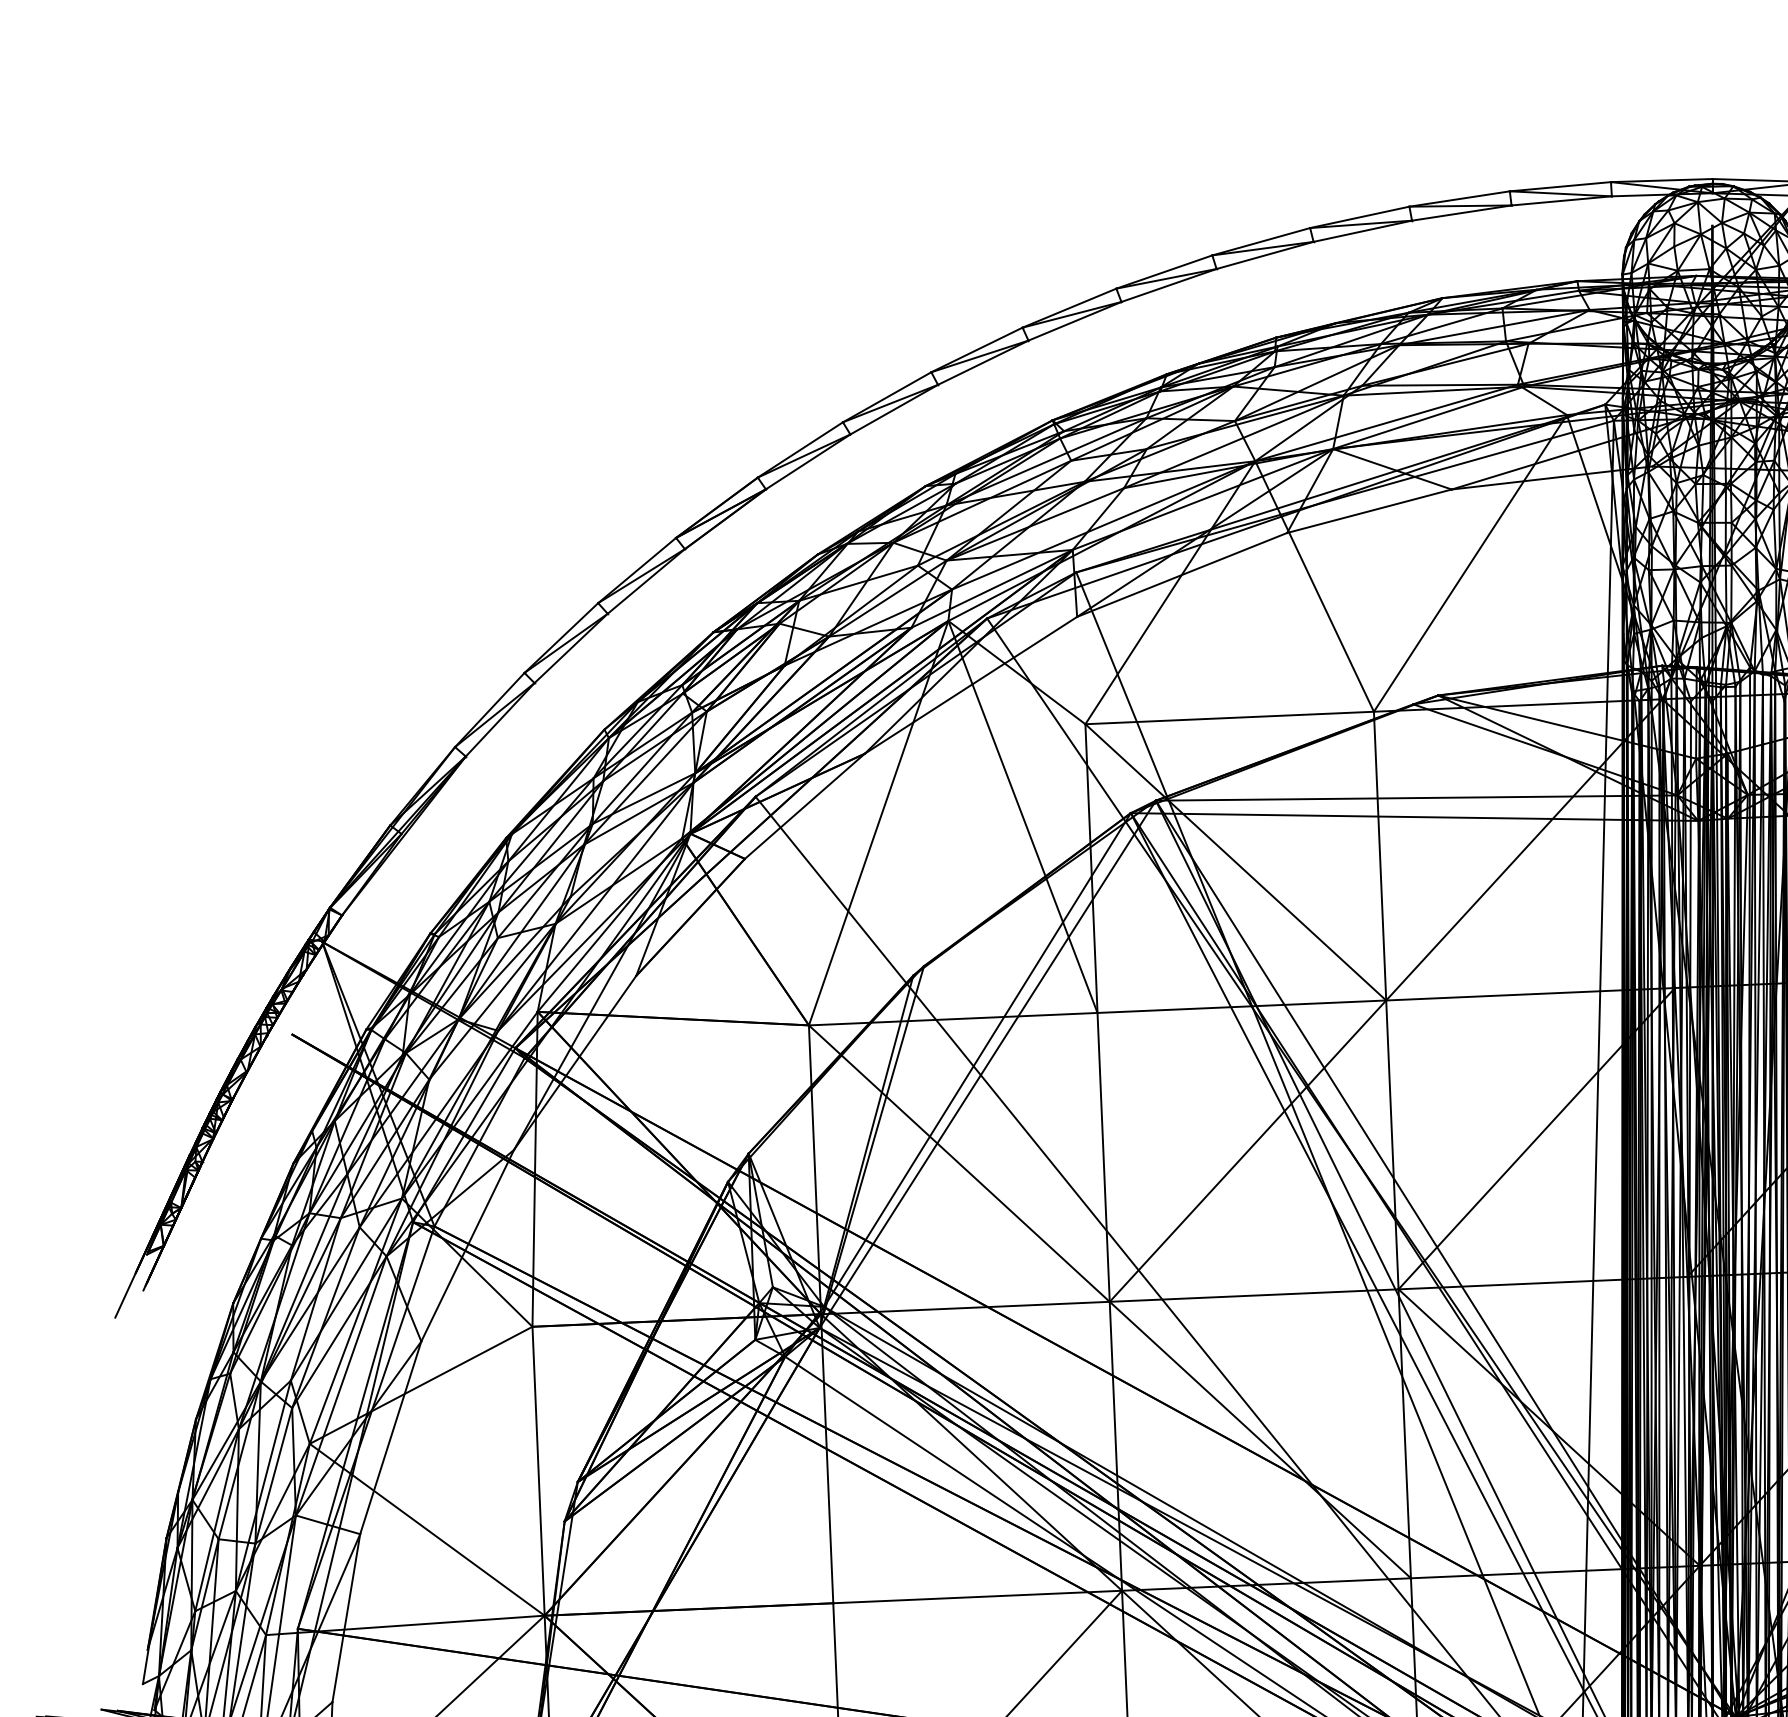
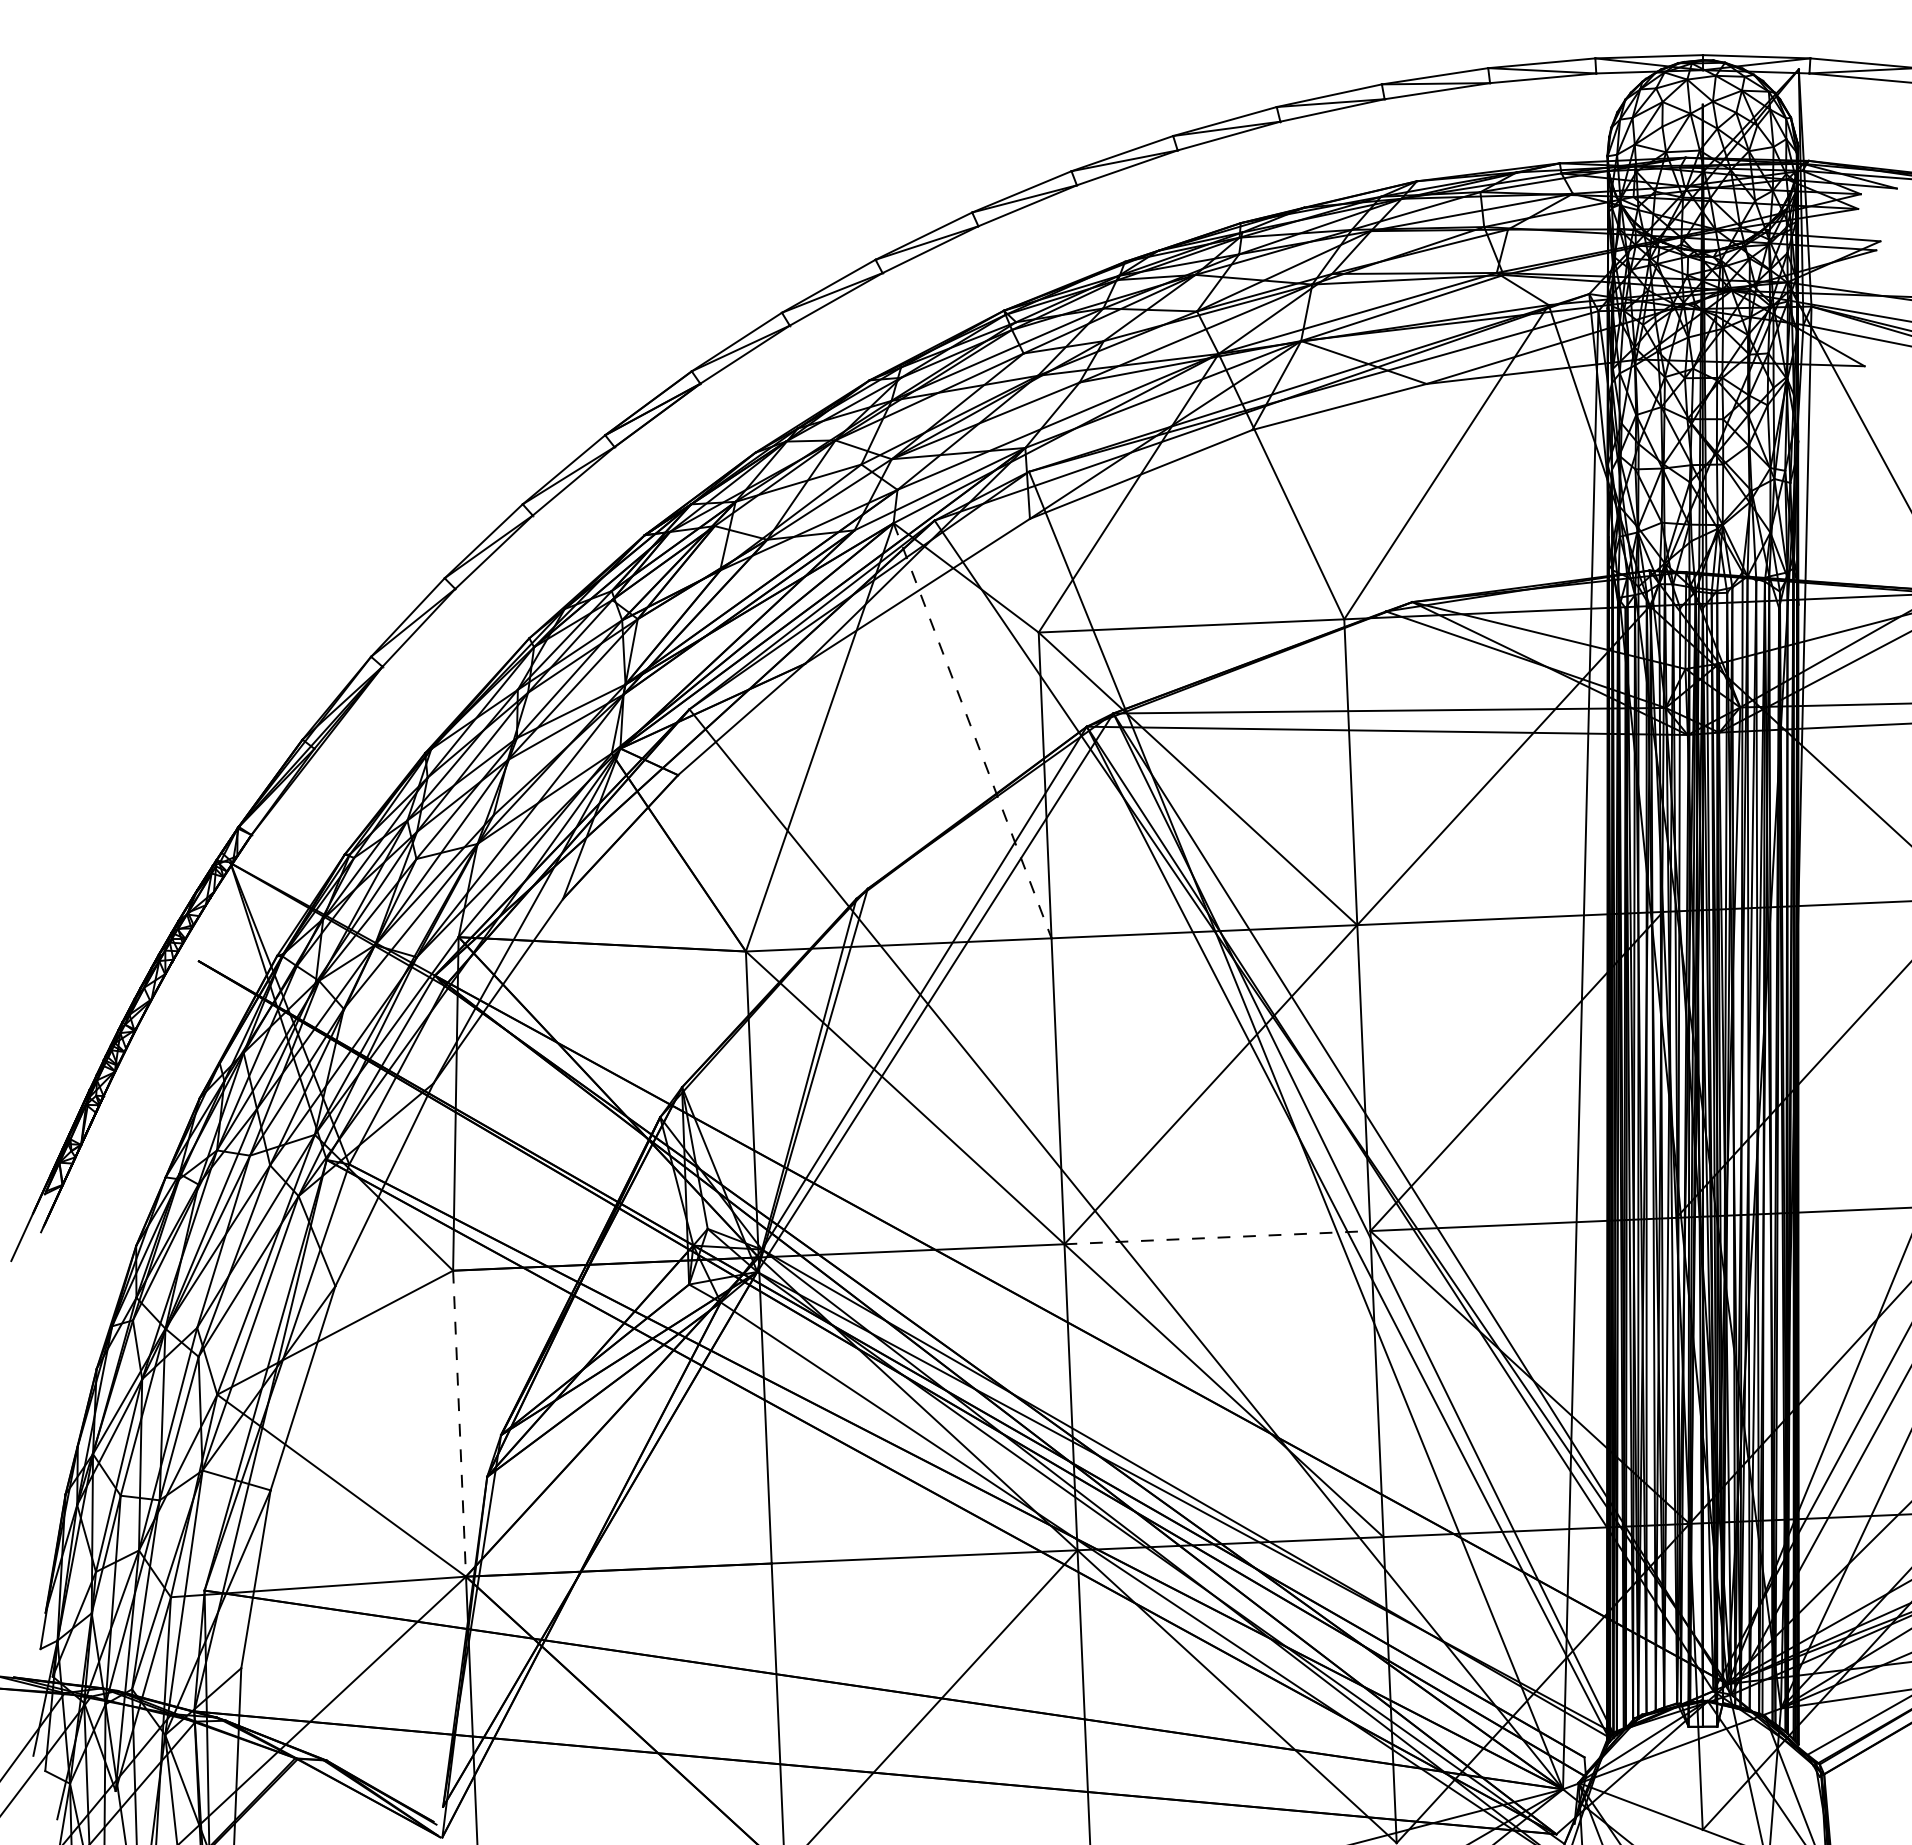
line: (1022, 817) -> (972, 731), solid -> dashed
line: (1254, 1295) -> (1217, 1237), solid -> dashed
line: (538, 1471) -> (459, 1424), solid -> dashed

